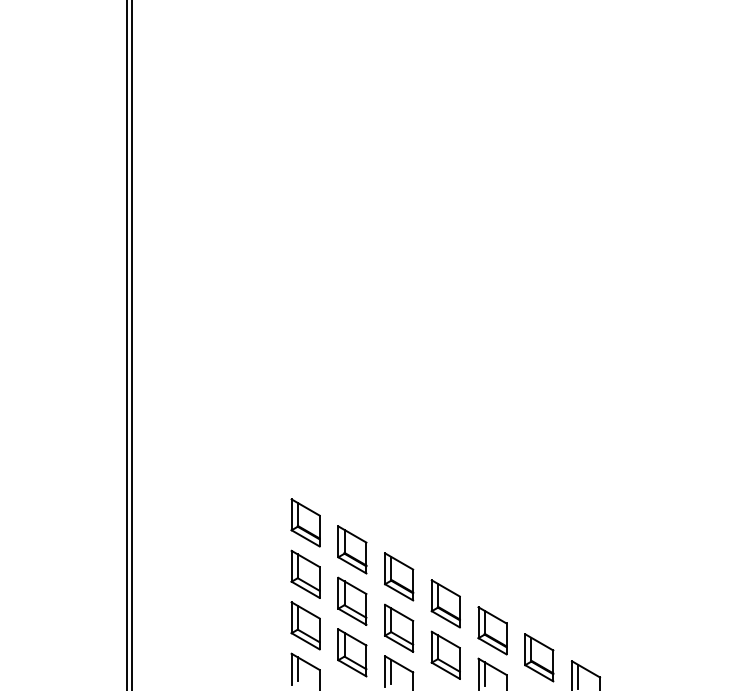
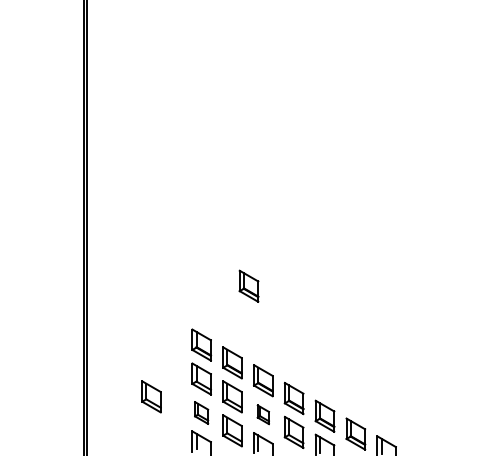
part: (376, 432) -> (248, 285), added
part: (229, 600) -> (151, 396), added
part: (305, 625) -> (201, 412), size x0.7
part: (399, 628) -> (263, 414), size x0.6

